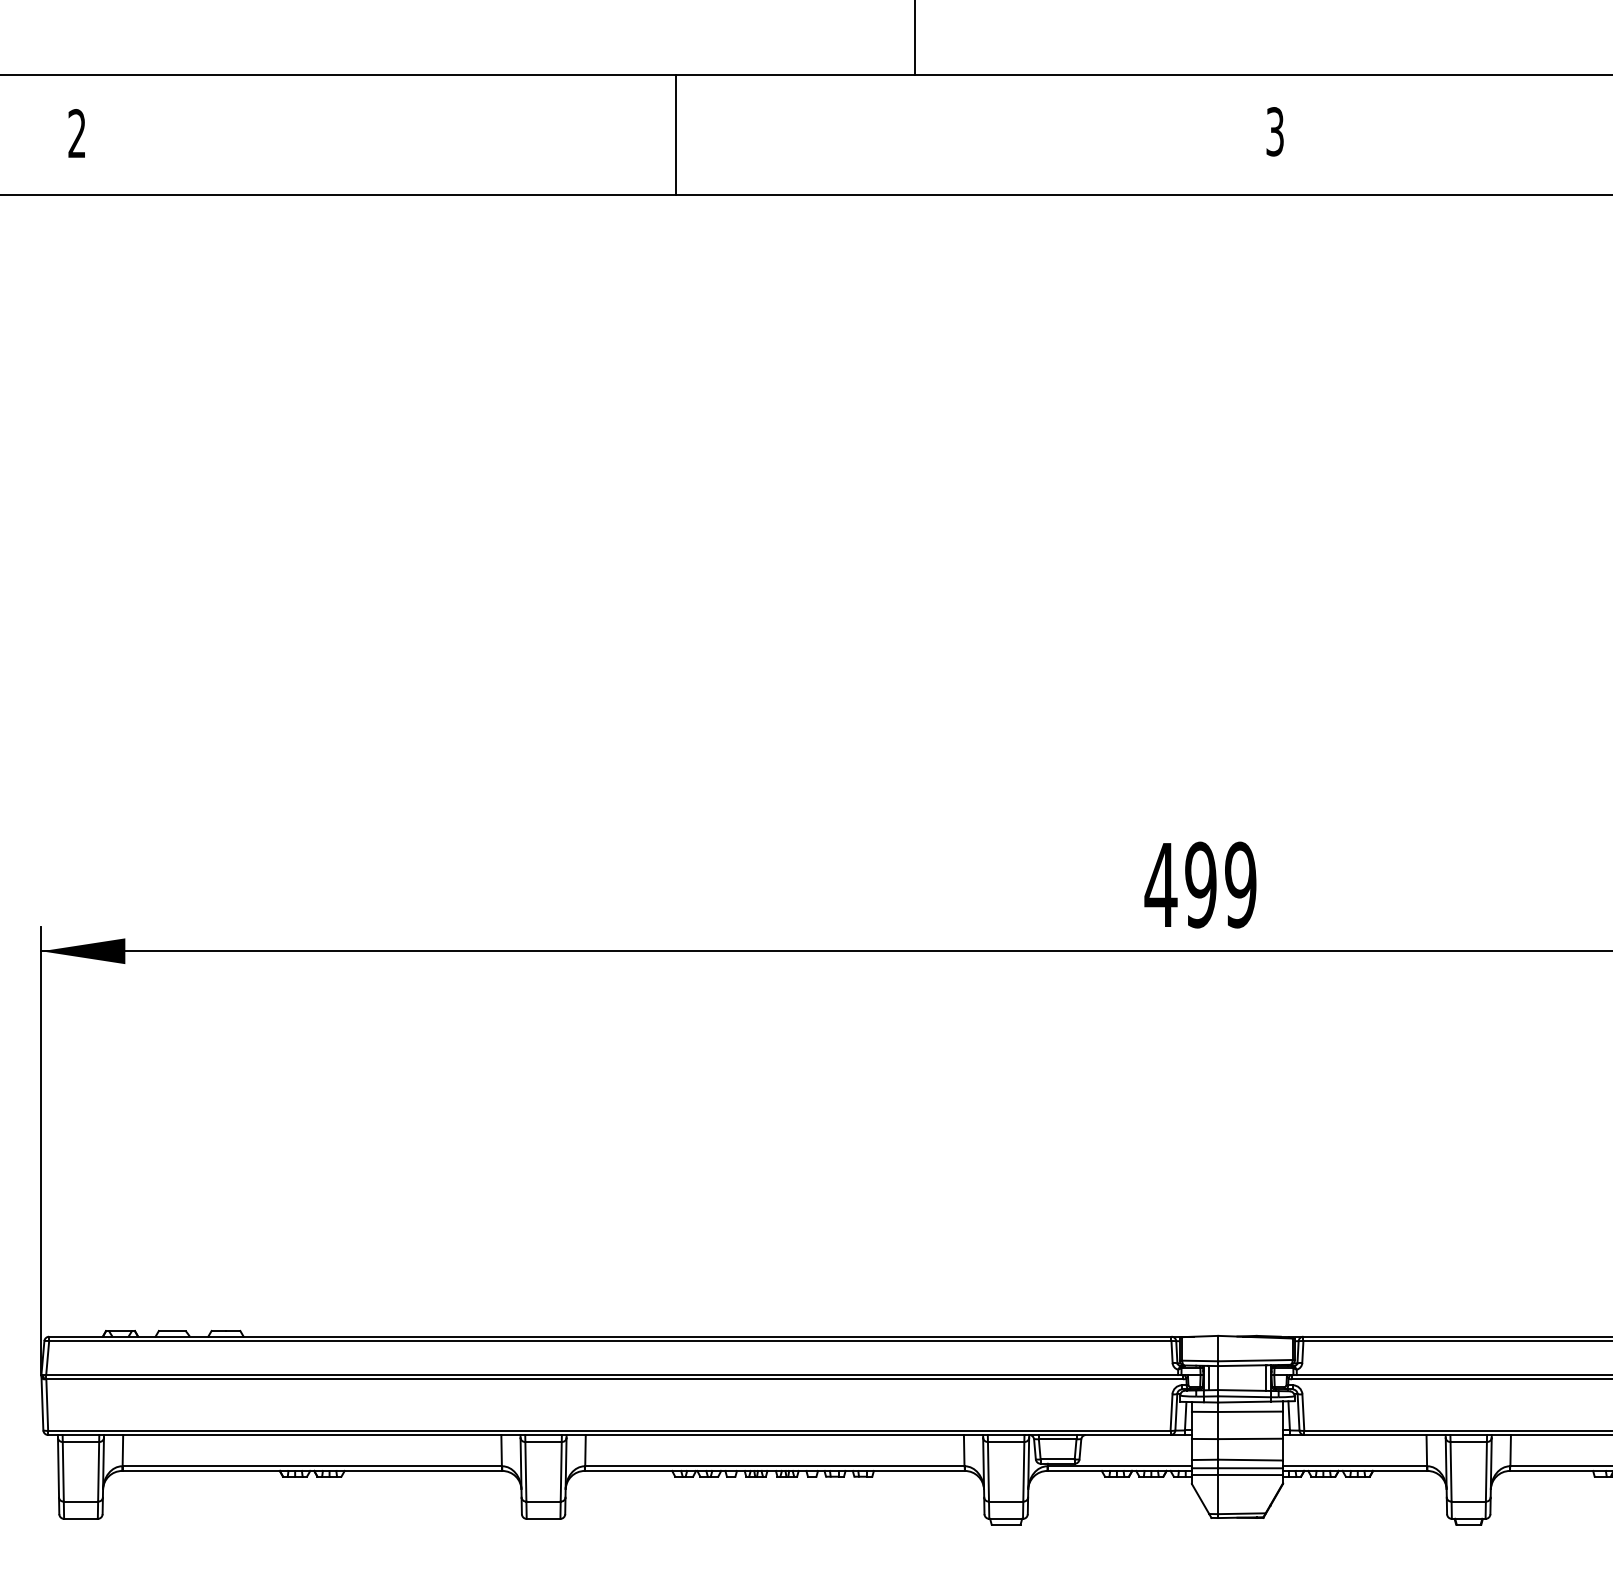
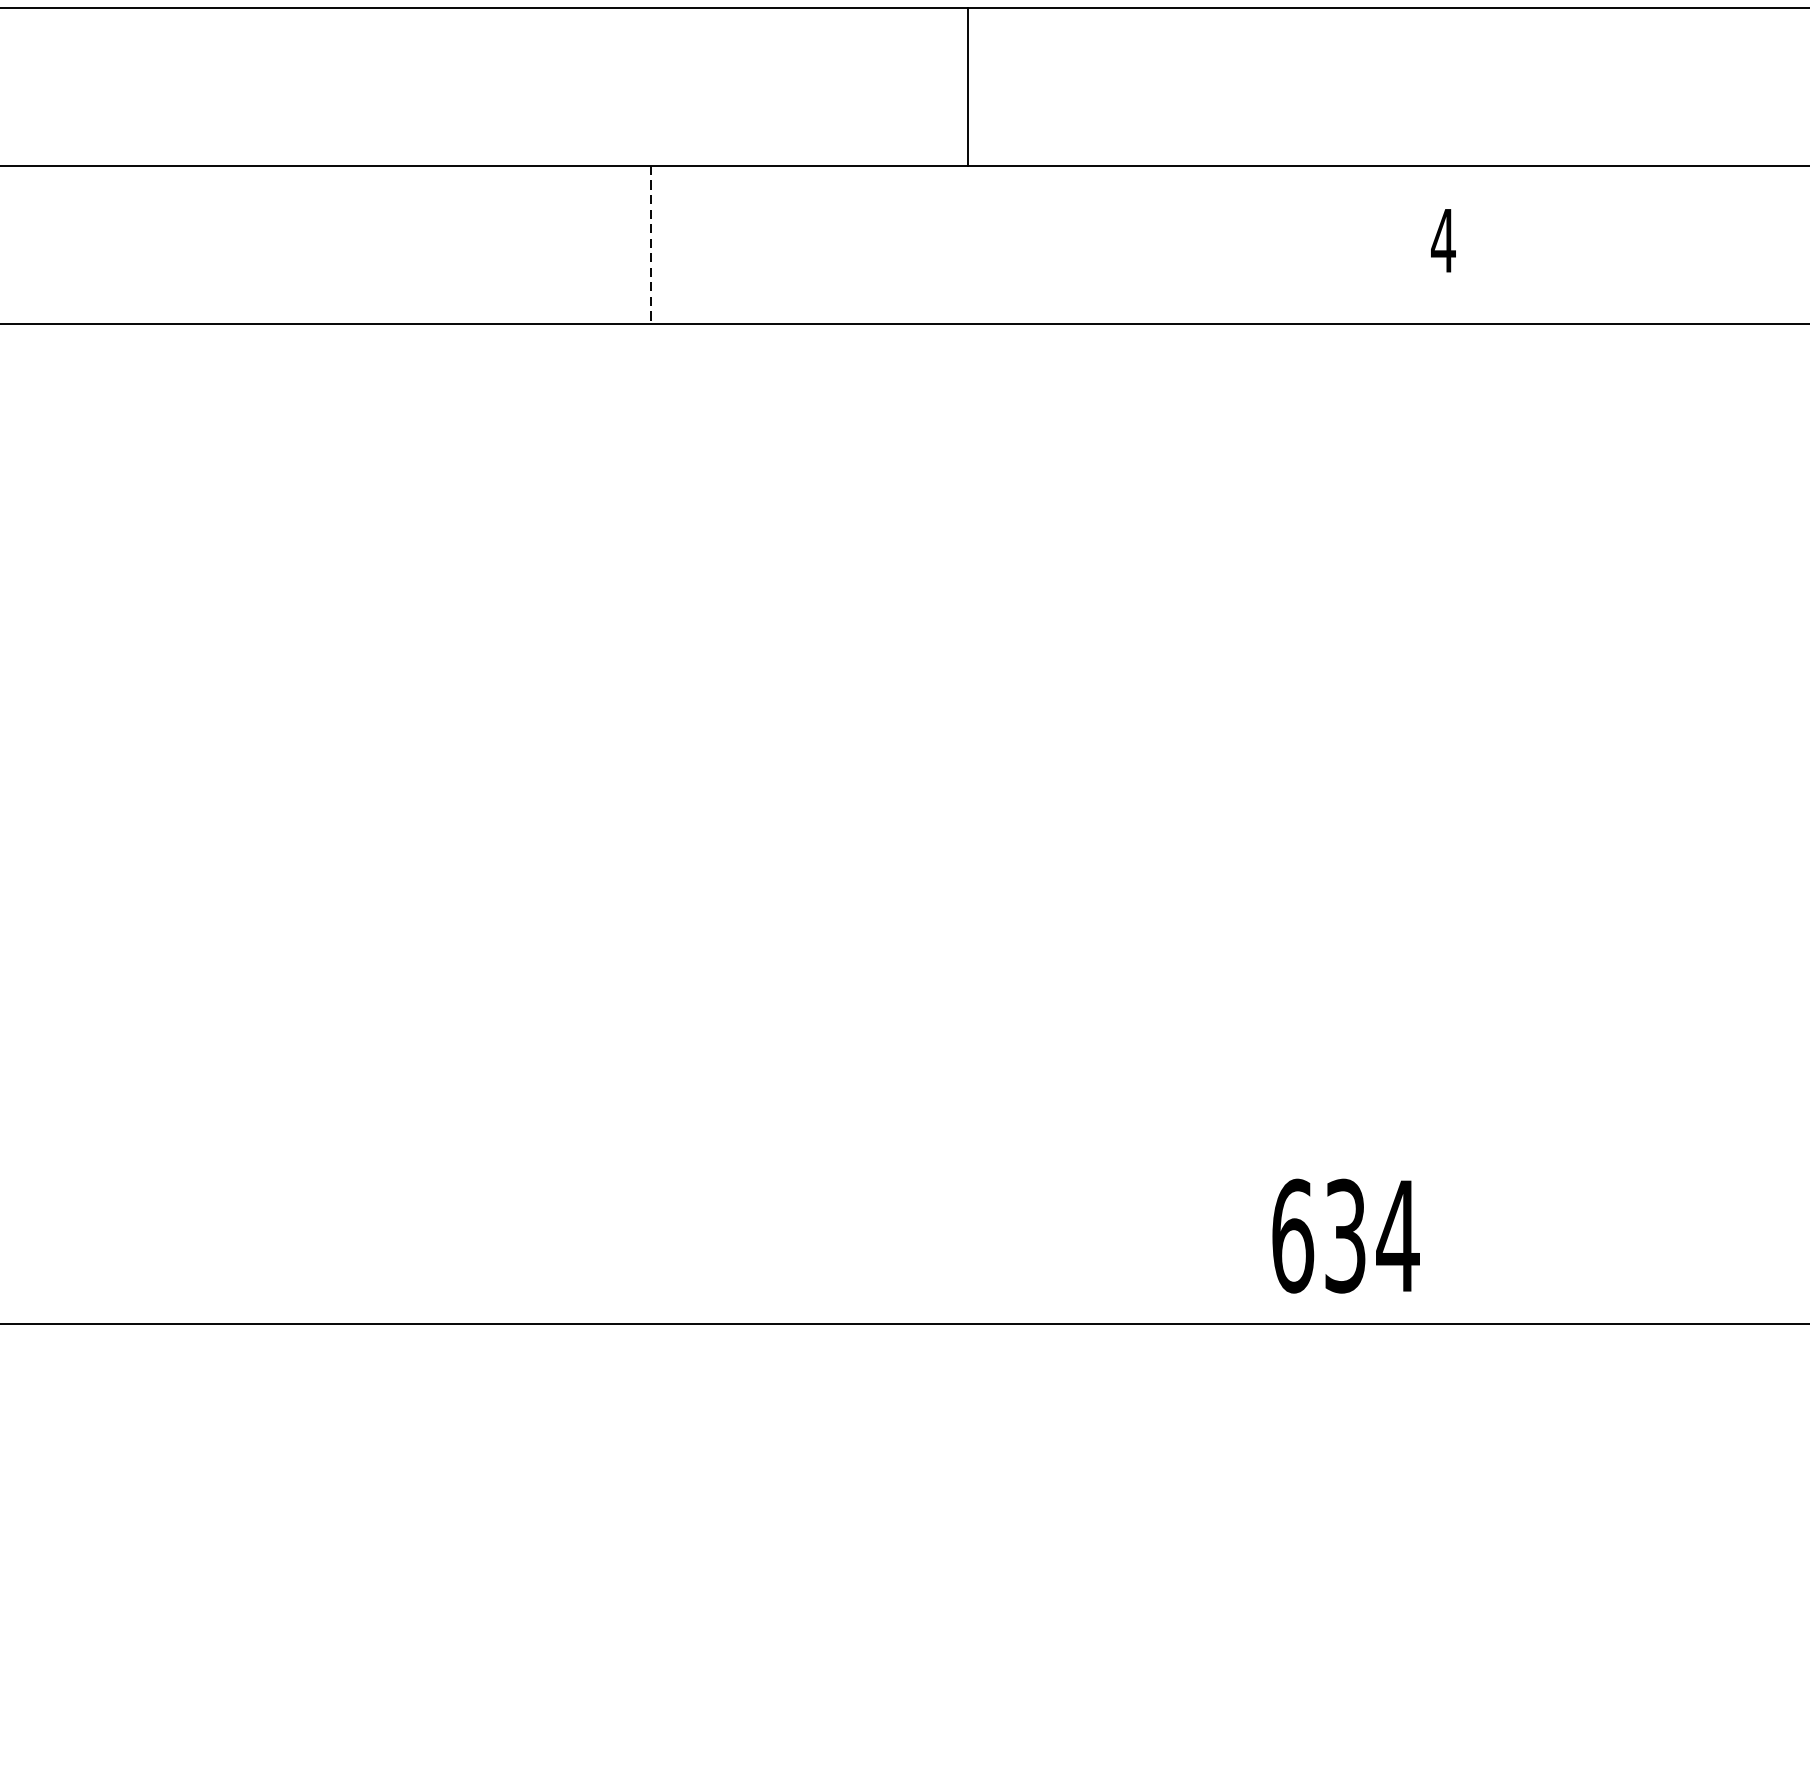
text: (1274, 131) -> (1442, 240), 3 -> 4
line: (675, 135) -> (651, 245), solid -> dashed
text: (1200, 884) -> (1344, 1235), 499 -> 634

